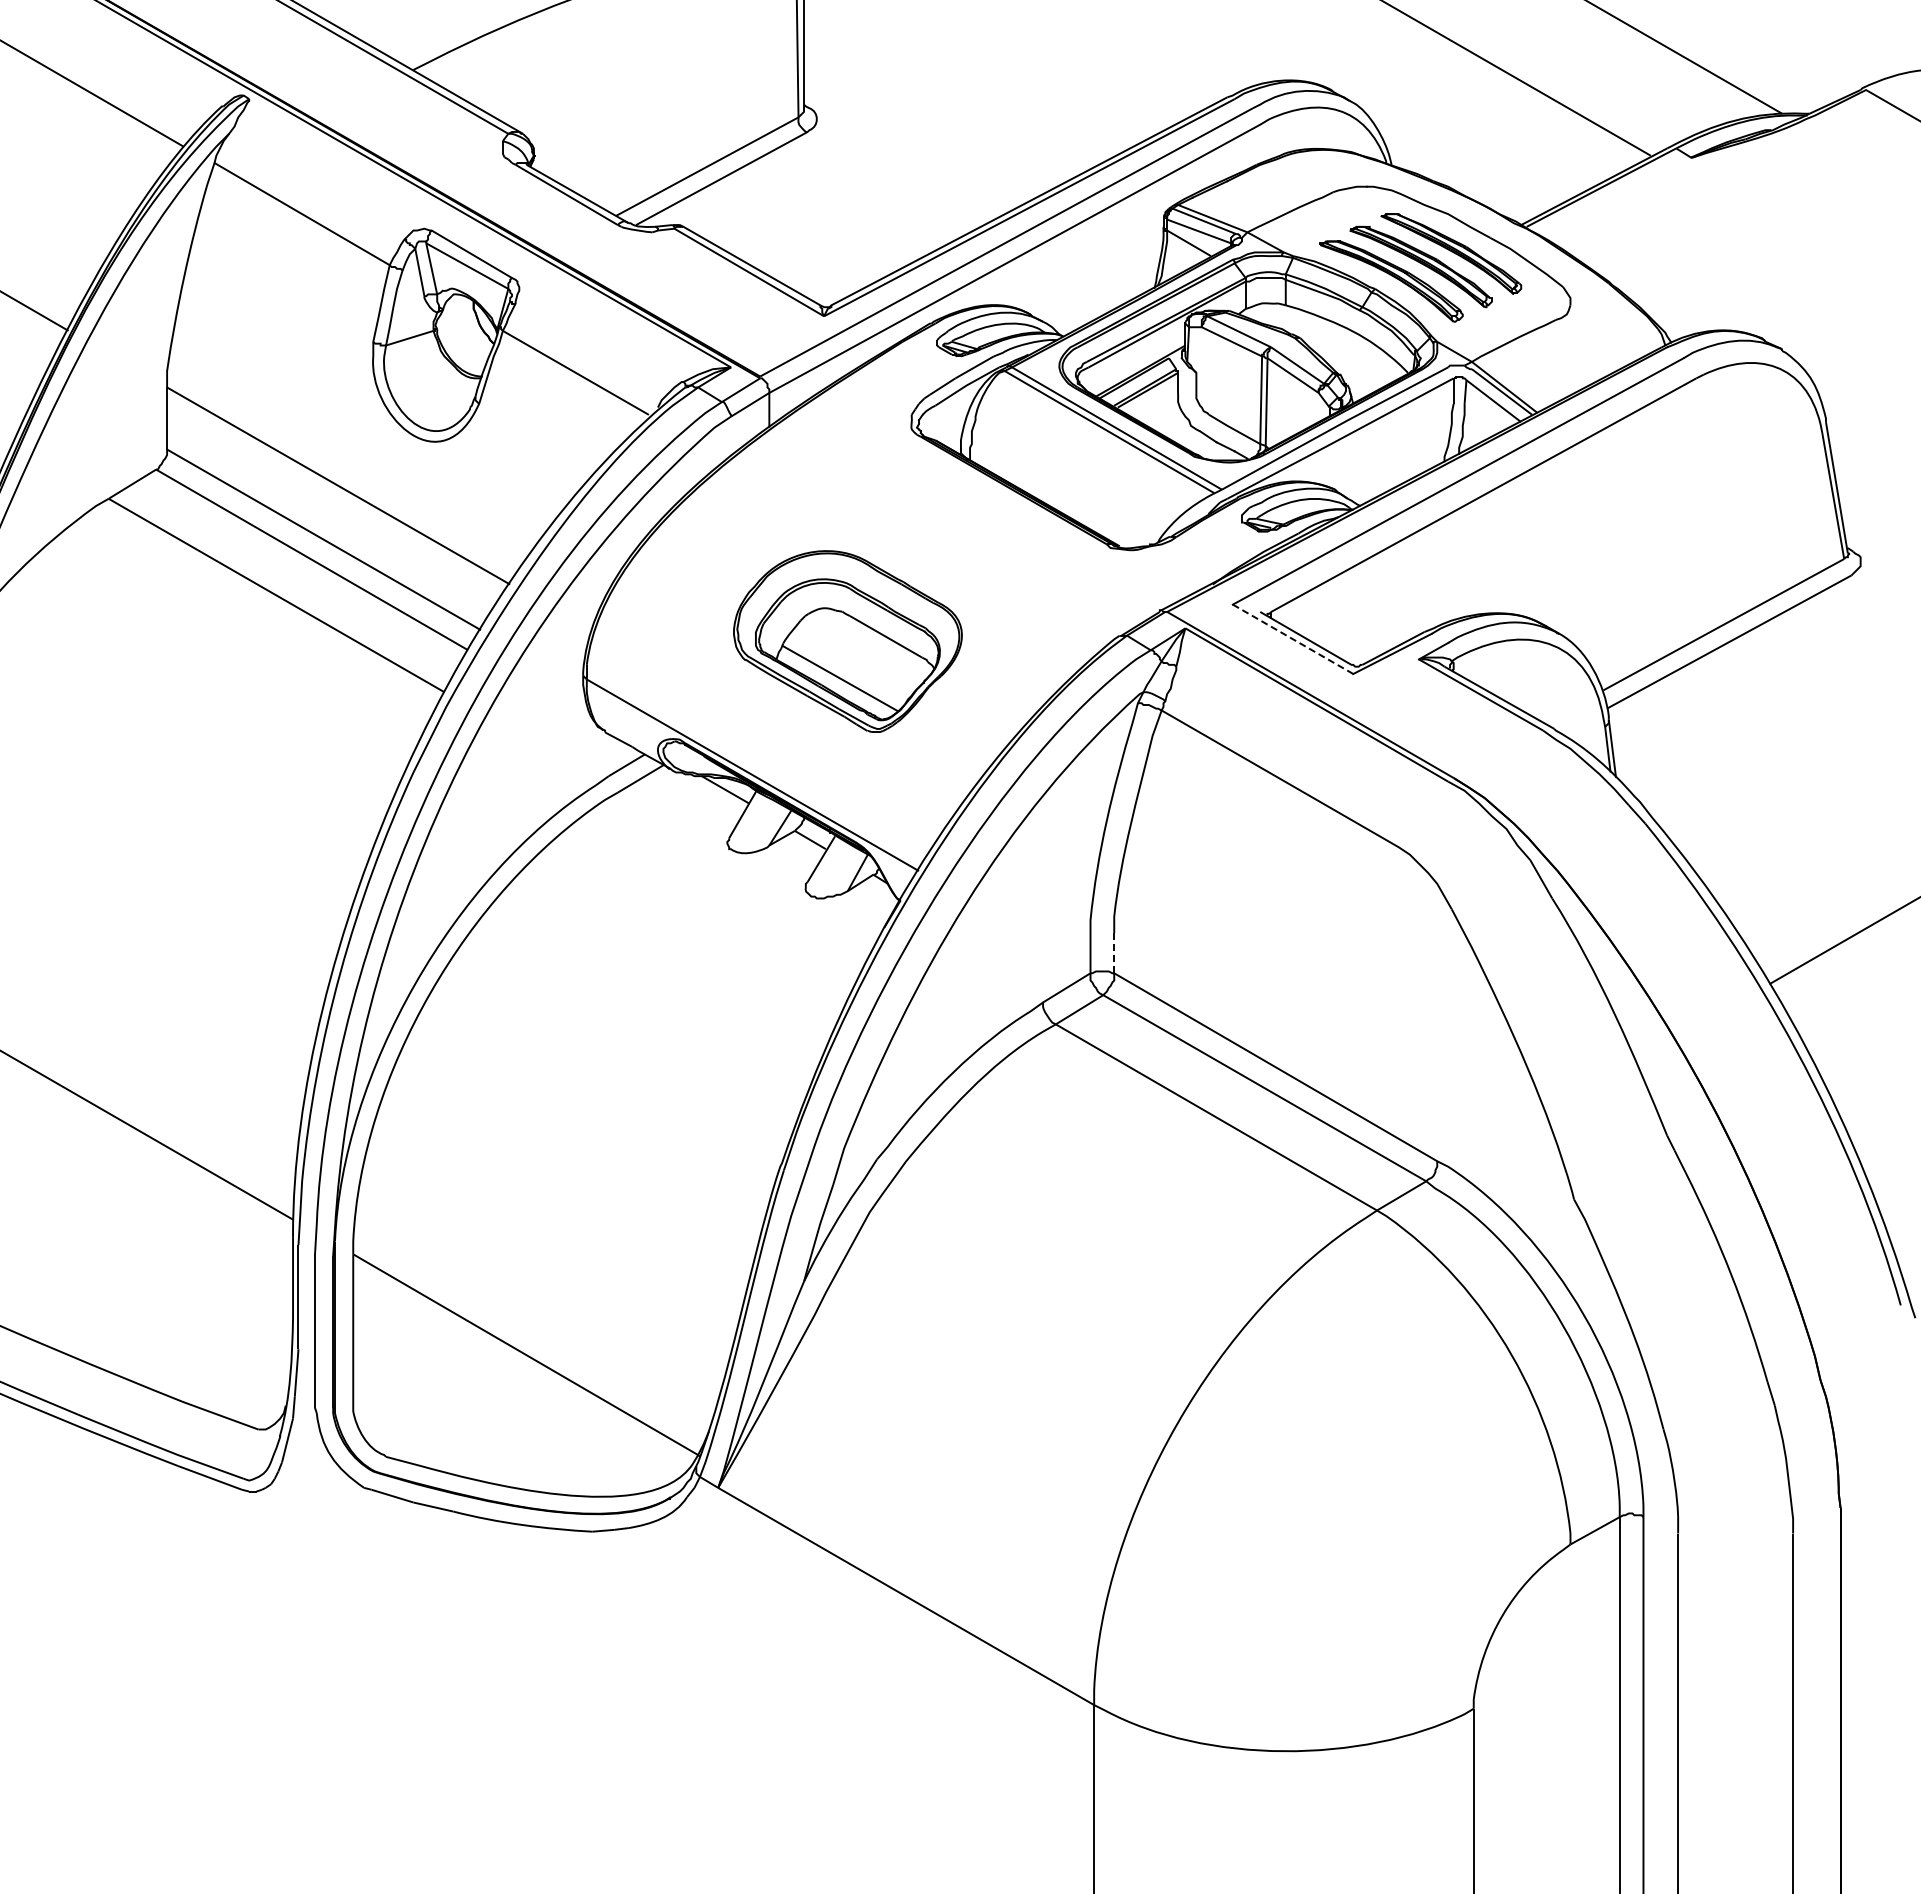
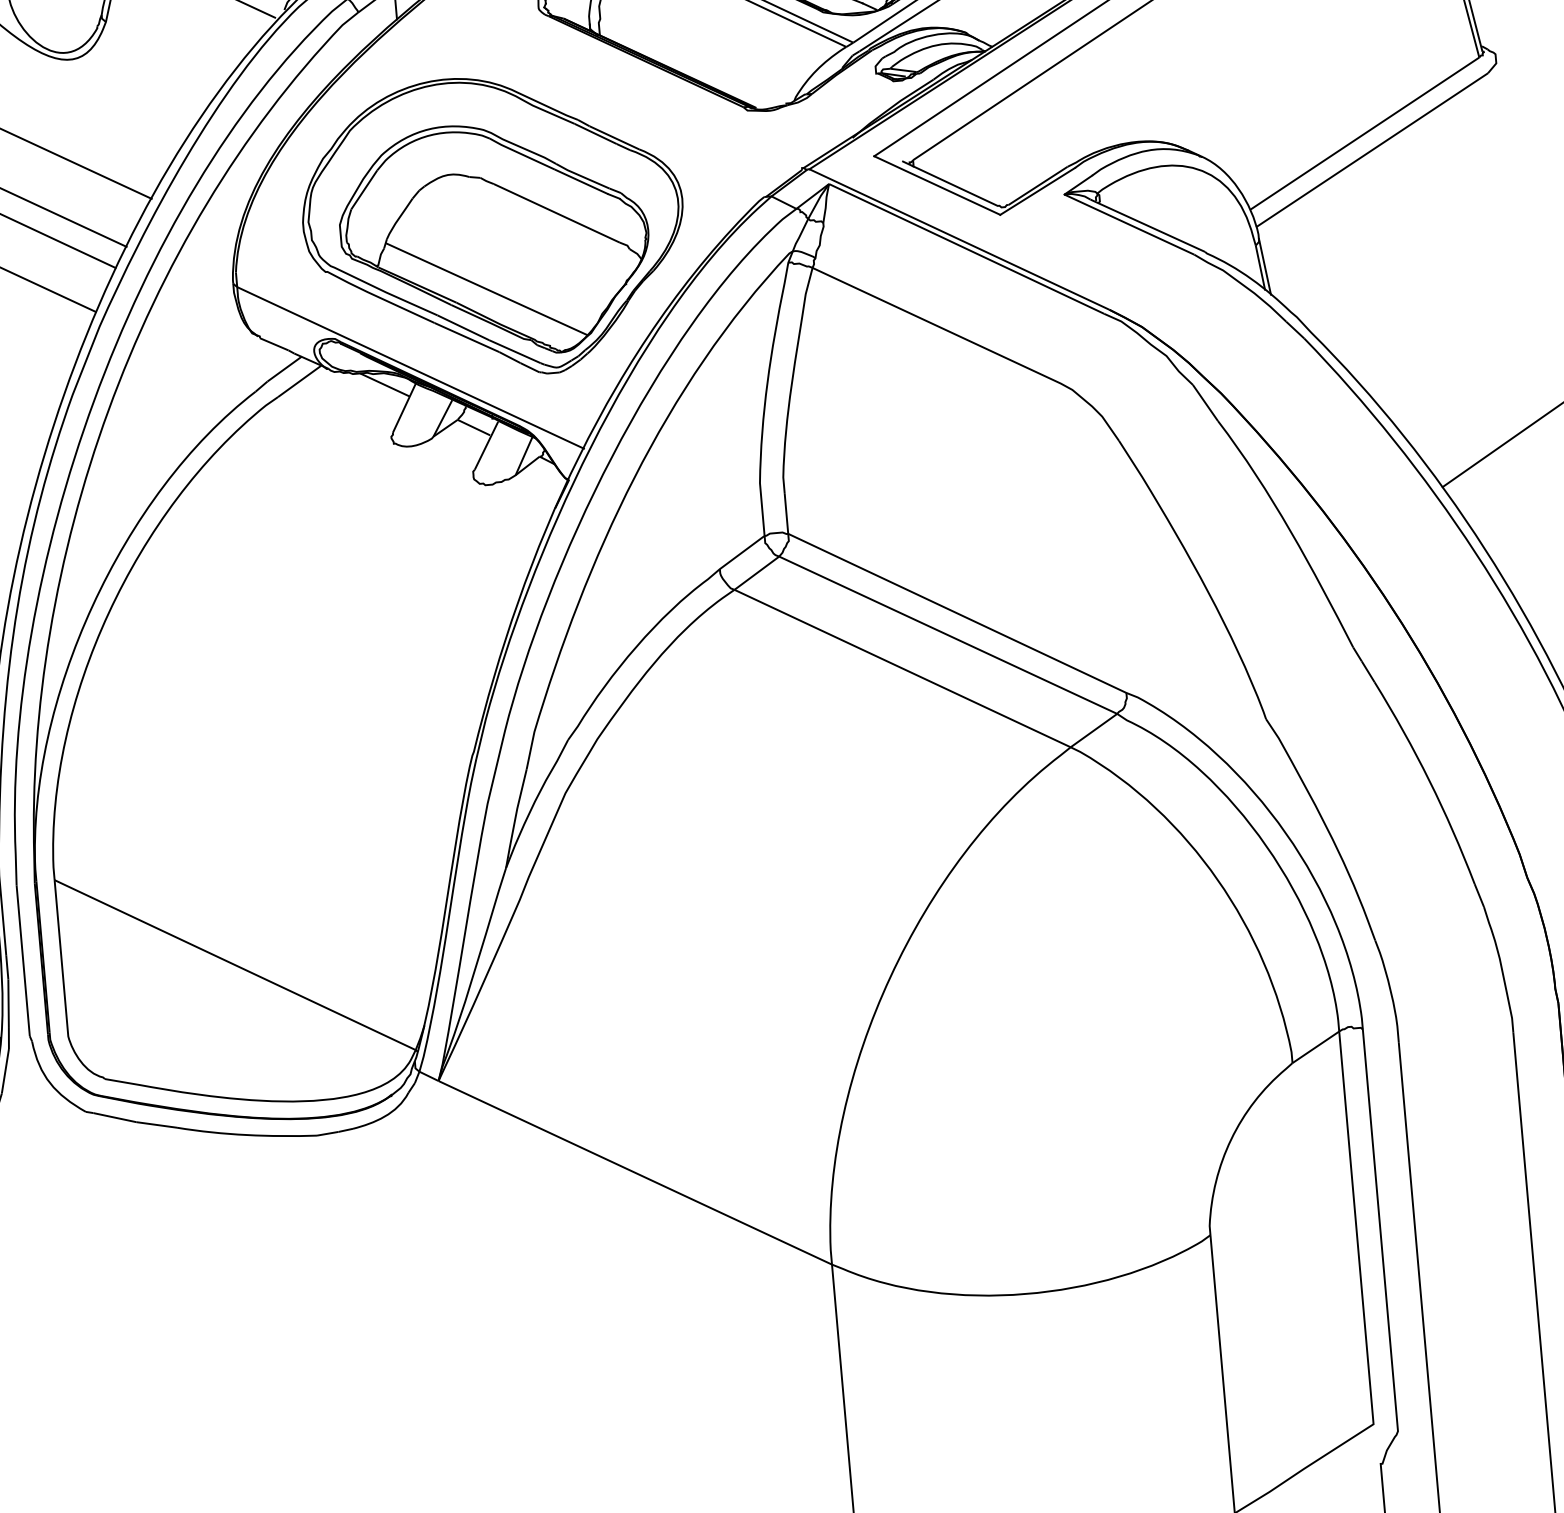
line: (1293, 639) -> (937, 185), dashed -> solid
part: (847, 641) -> (493, 226), size x1.67
line: (1114, 952) -> (786, 513), dashed -> solid

